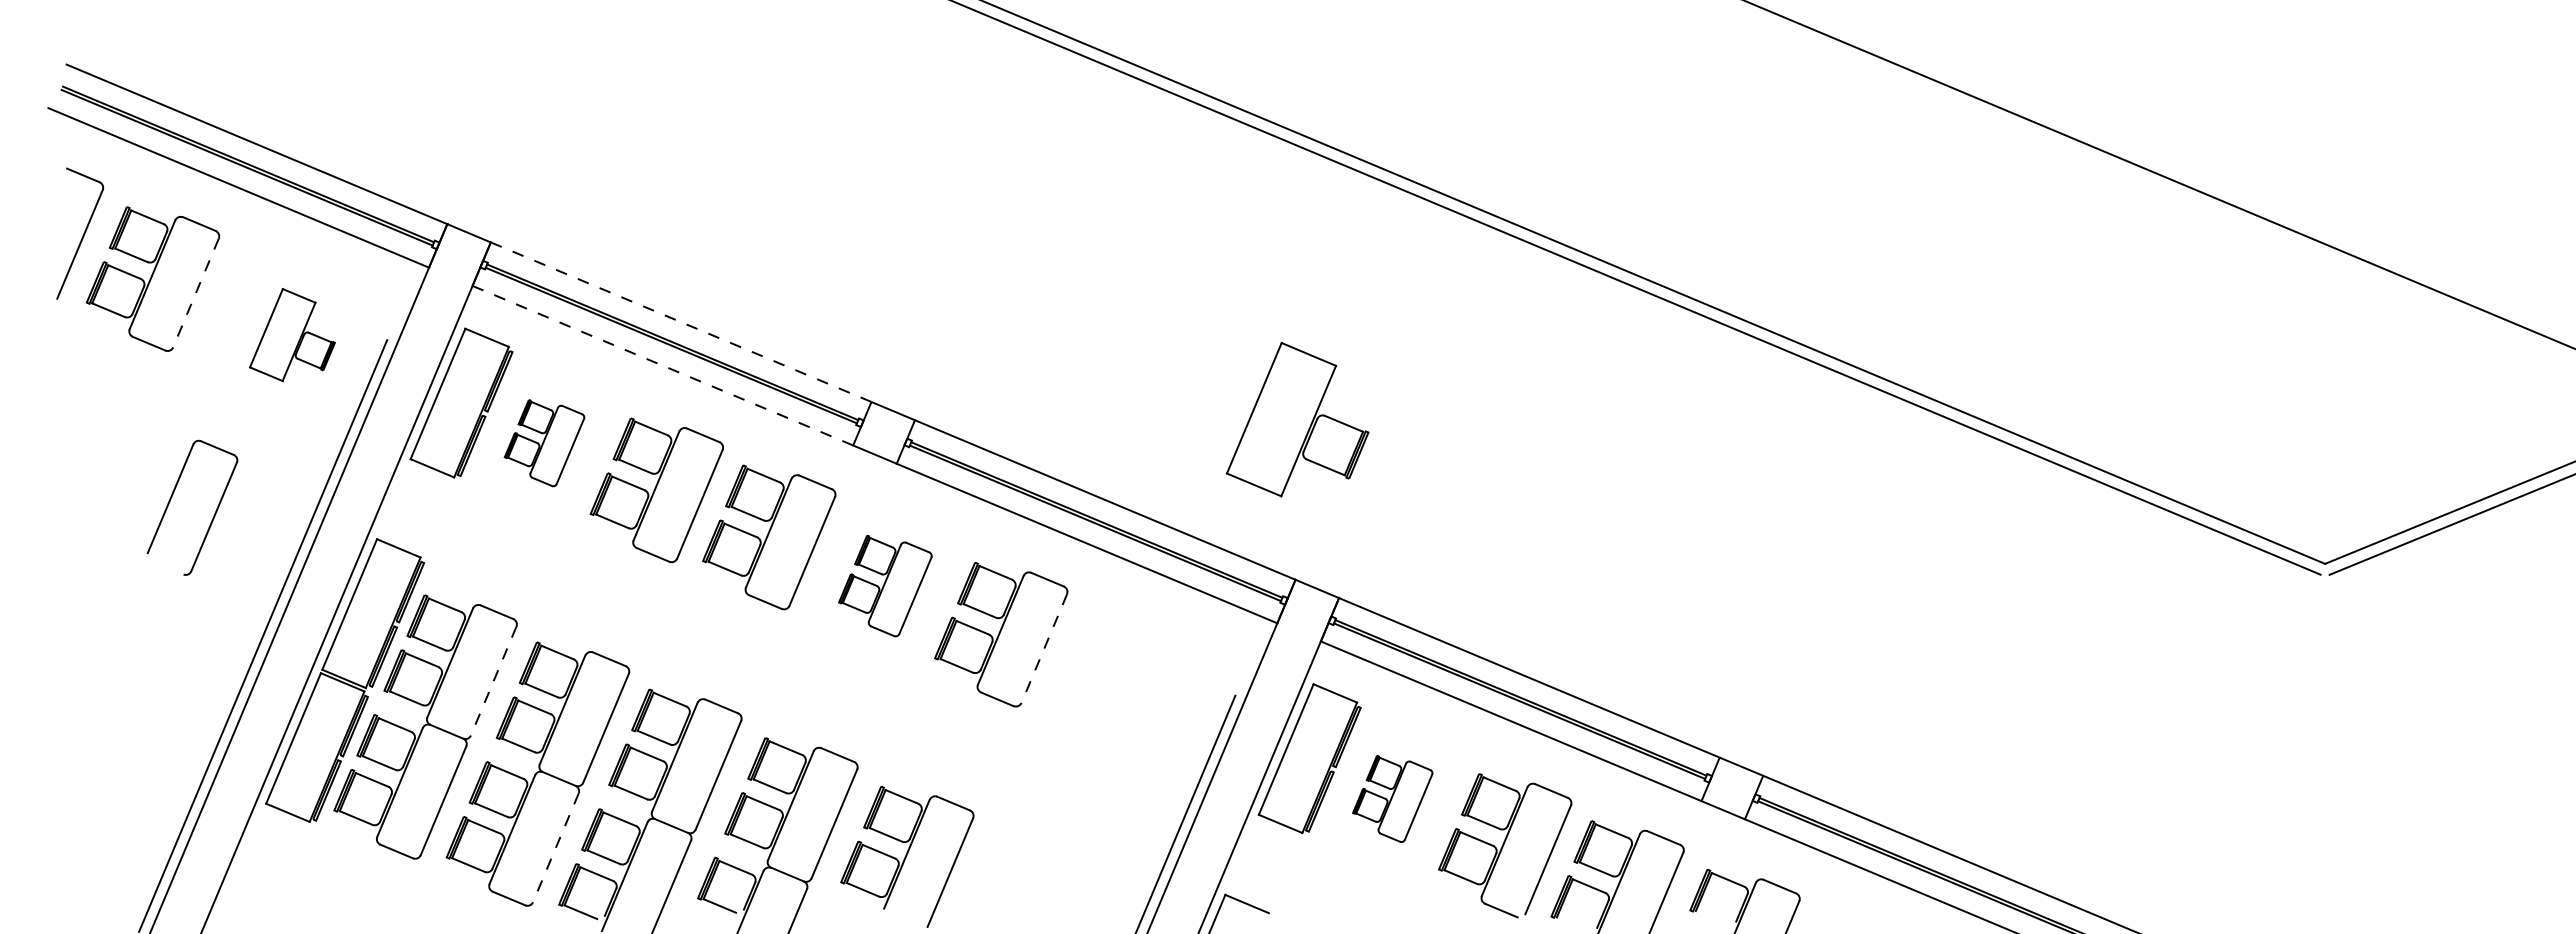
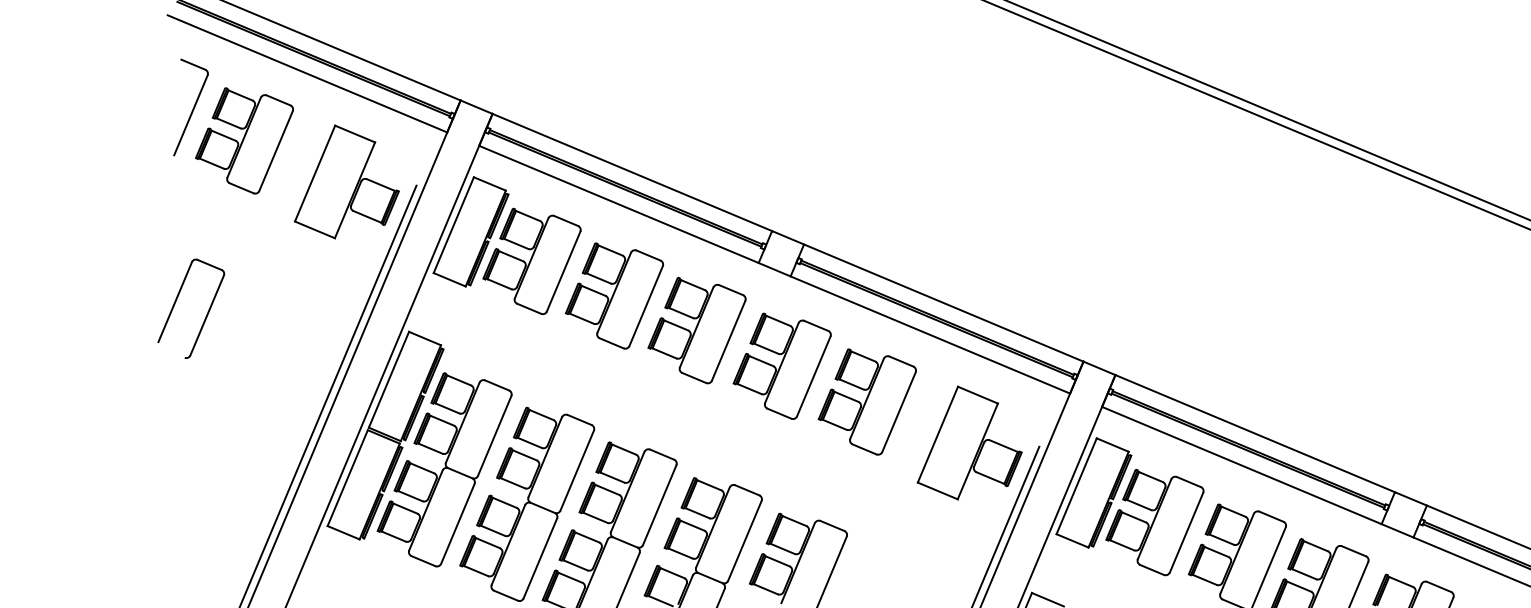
line: (195, 293) -> (275, 151), dashed -> solid
line: (681, 322) -> (632, 172), dashed -> solid
part: (292, 334) -> (346, 181), size x1.67
line: (663, 365) -> (619, 204), dashed -> solid
part: (1297, 419) -> (969, 442), moved
part: (544, 442) -> (532, 260), size x1.67
part: (172, 497) -> (176, 301), moved
part: (885, 585) -> (782, 365), size x1.43
line: (1044, 649) -> (899, 412), dashed -> solid
line: (493, 681) -> (494, 436), dashed -> solid
part: (1392, 798) -> (1154, 522), size x1.67
line: (555, 847) -> (540, 558), dashed -> solid

